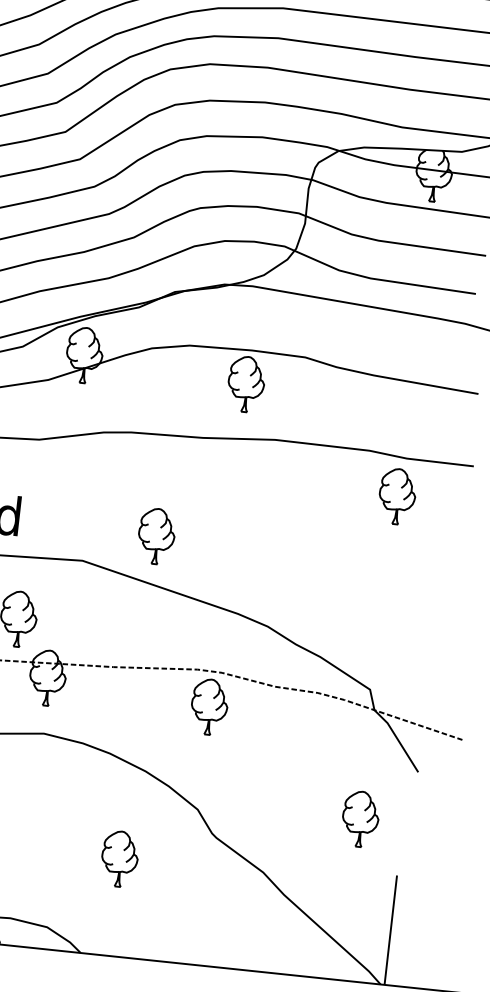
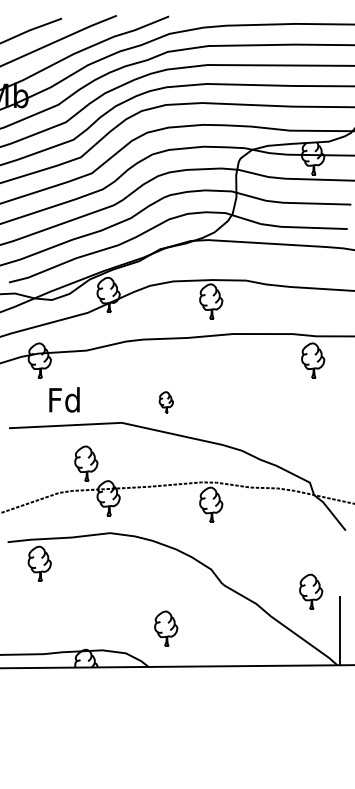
part: (156, 536) -> (166, 402), size x0.6
part: (361, 818) -> (311, 591), moved
part: (120, 858) -> (166, 628), moved

